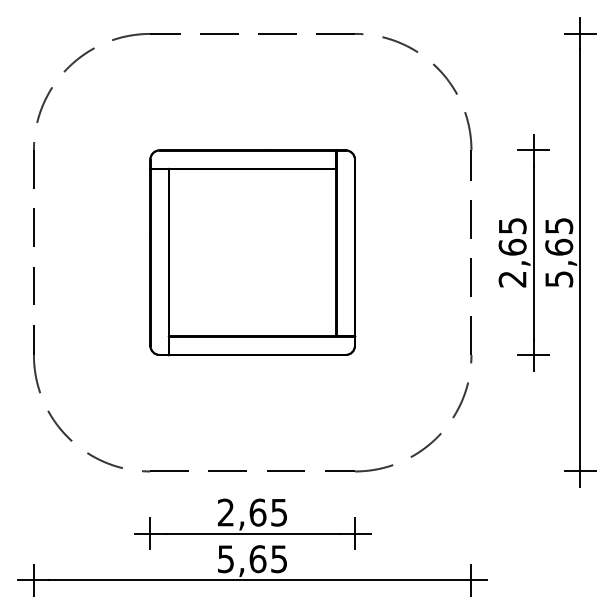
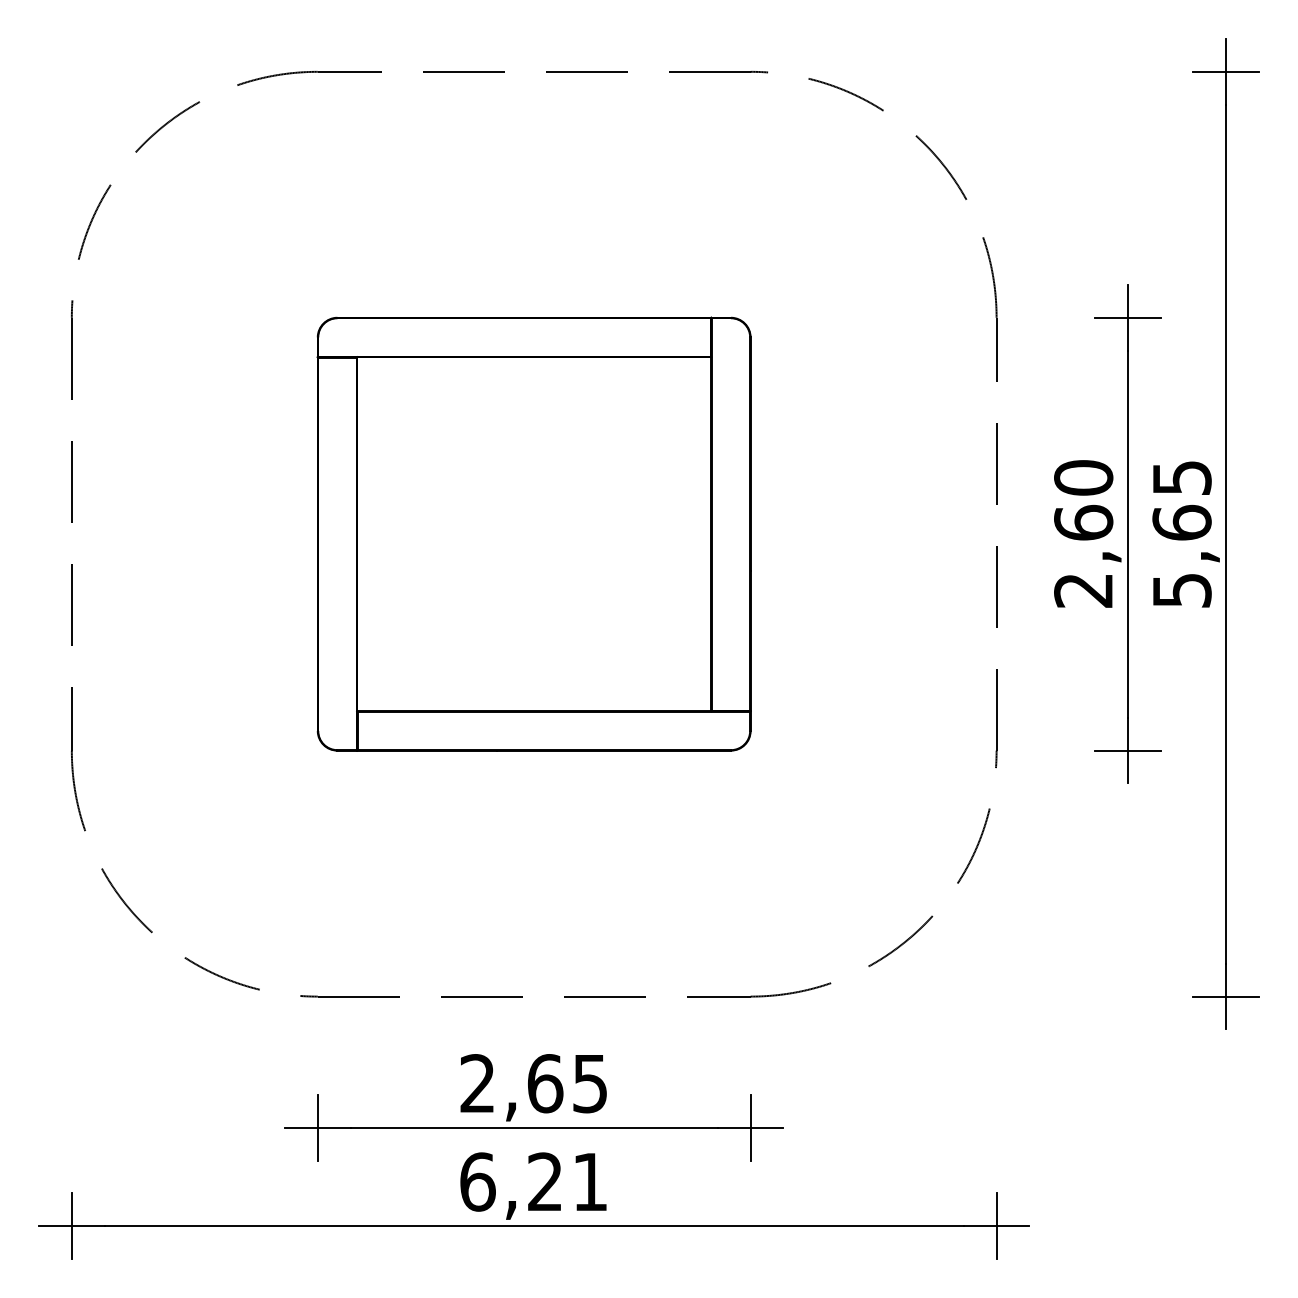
text: (512, 225) -> (1083, 476), 2,65 -> 2,60
text: (251, 559) -> (531, 1182), 5,65 -> 6,21

